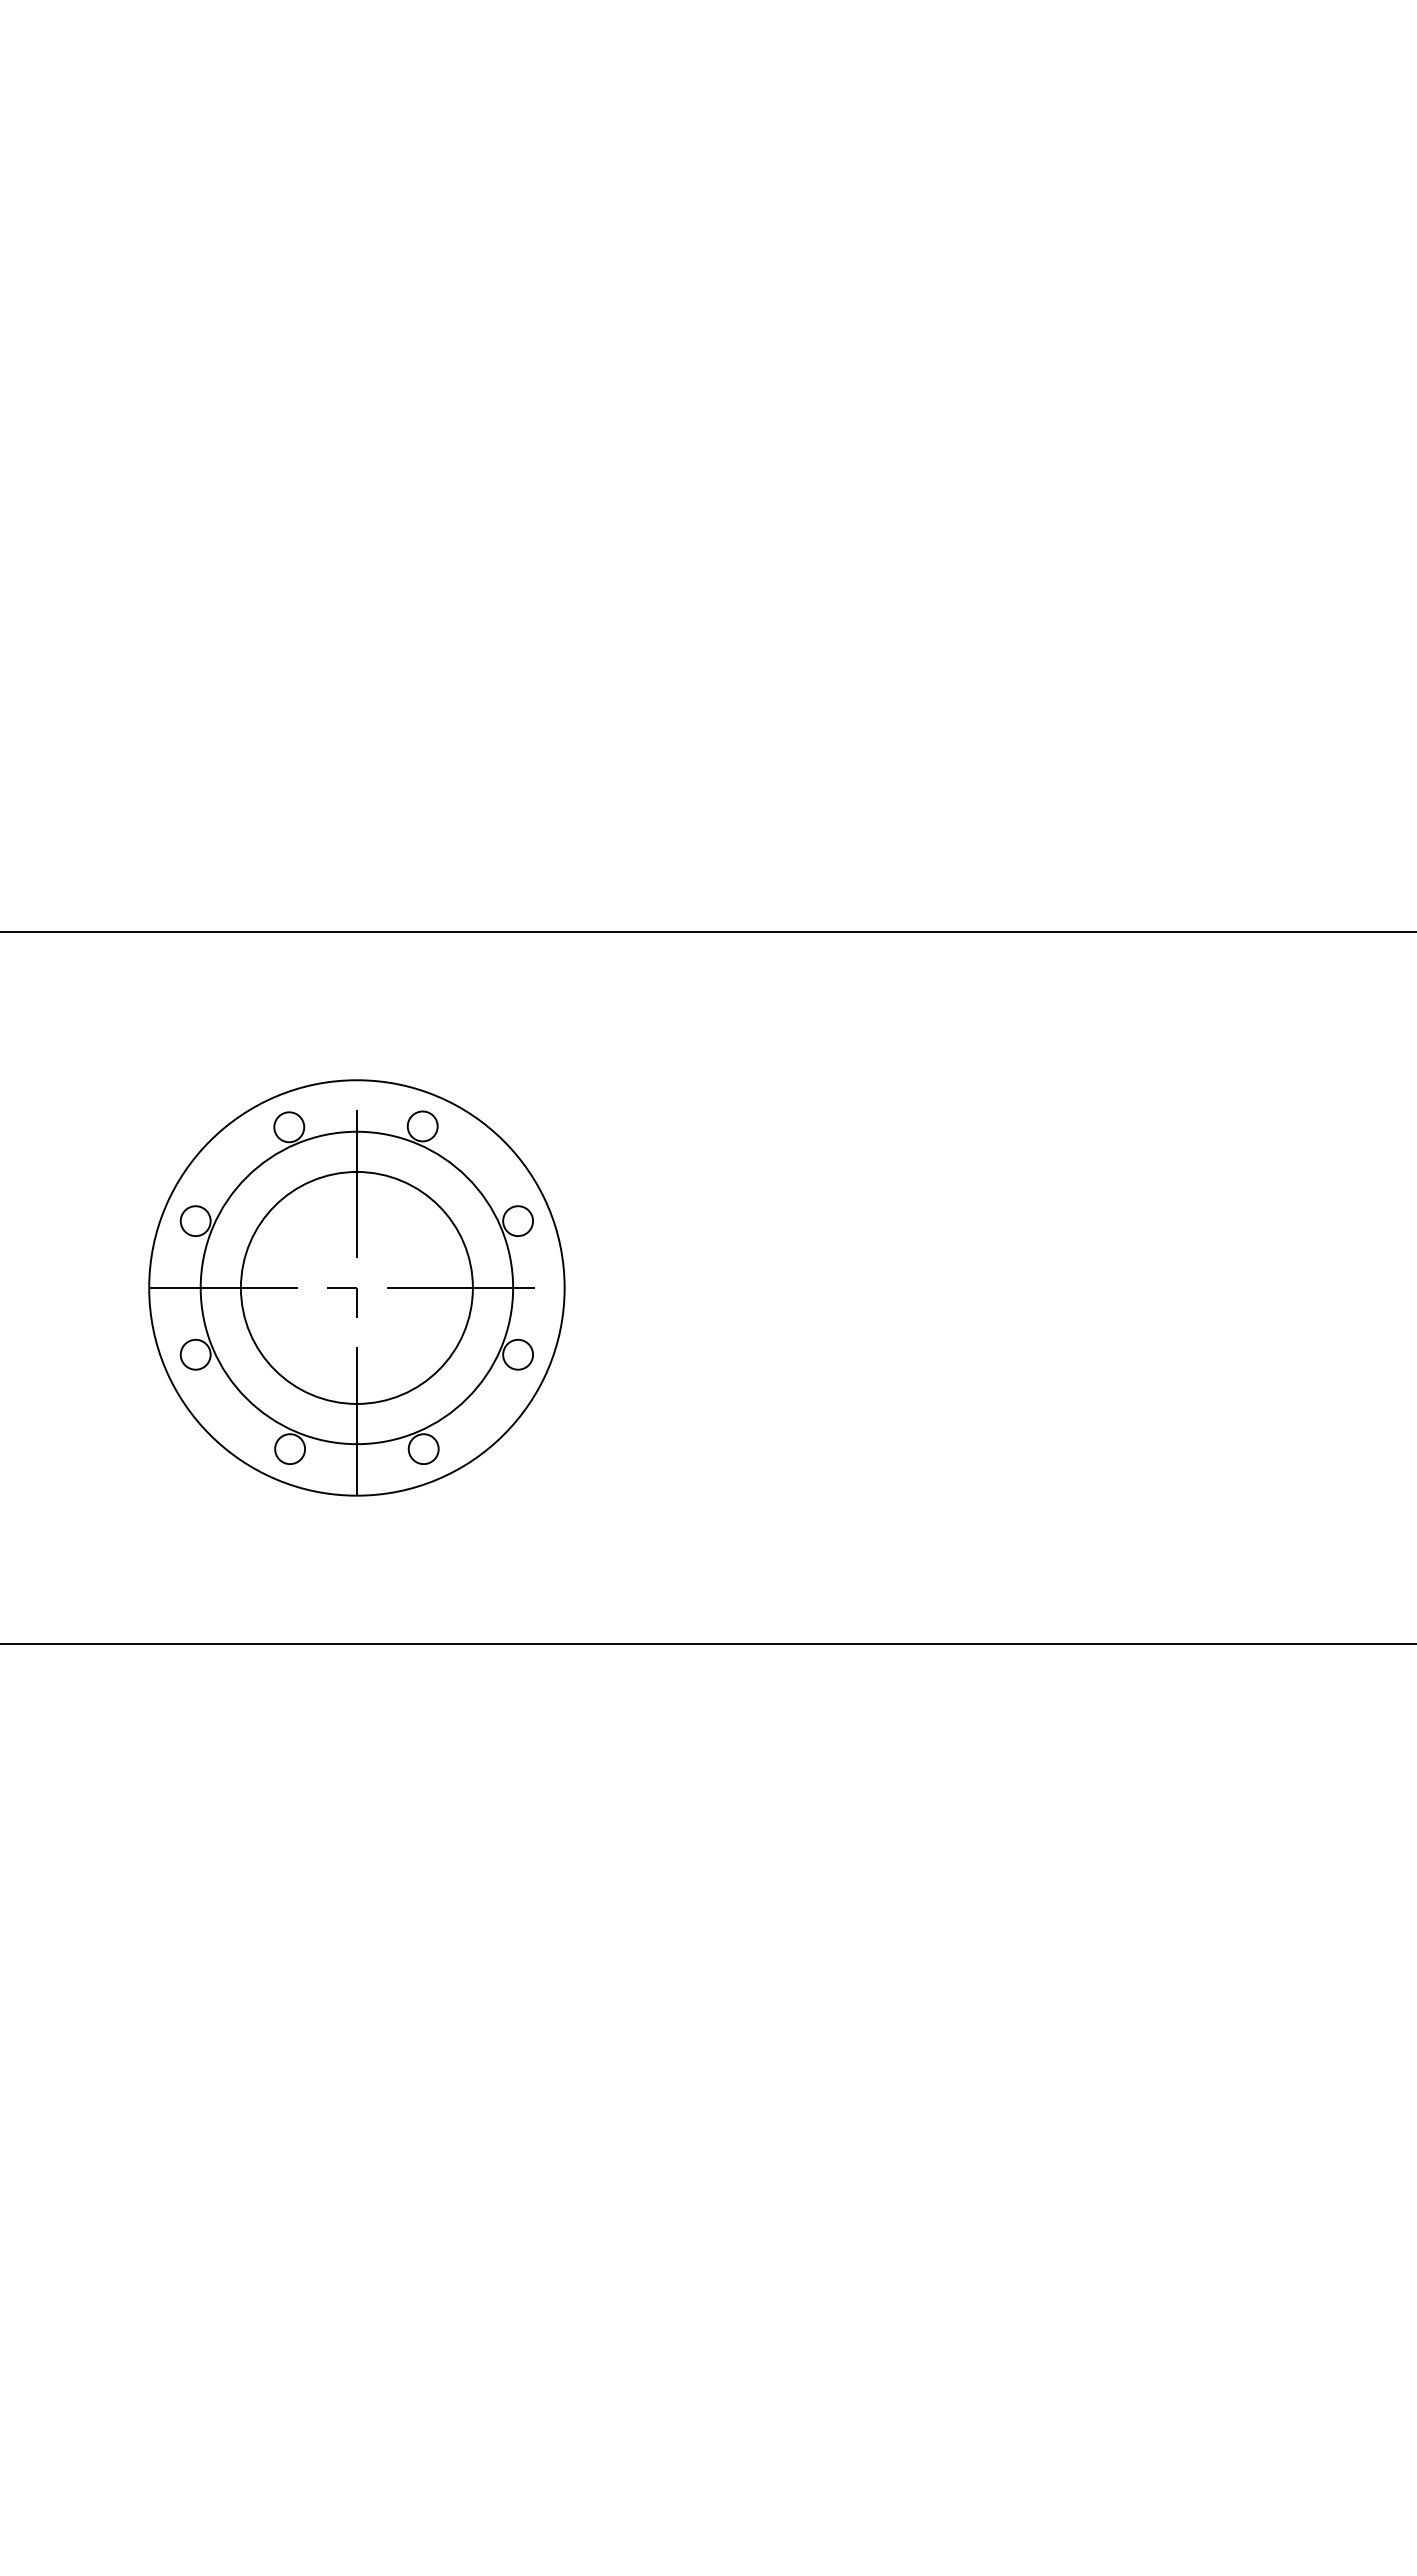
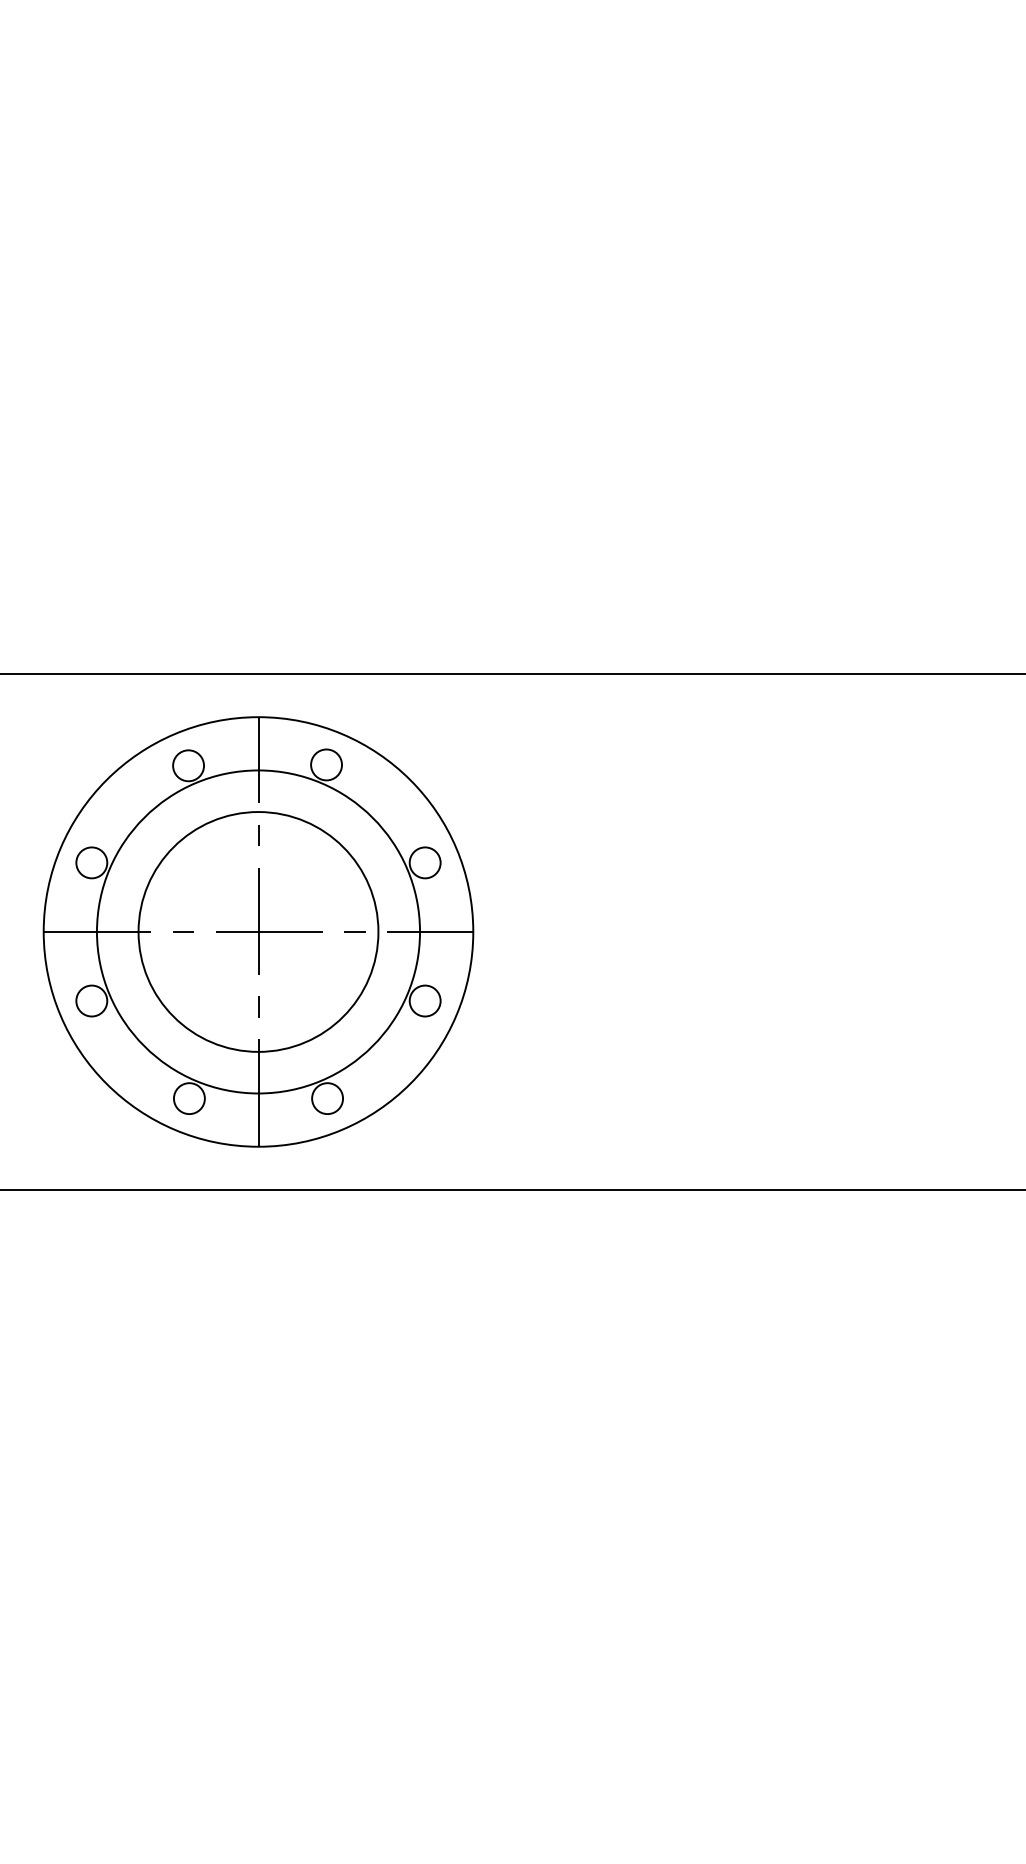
part: (356, 1287) -> (258, 931), size x1.43

